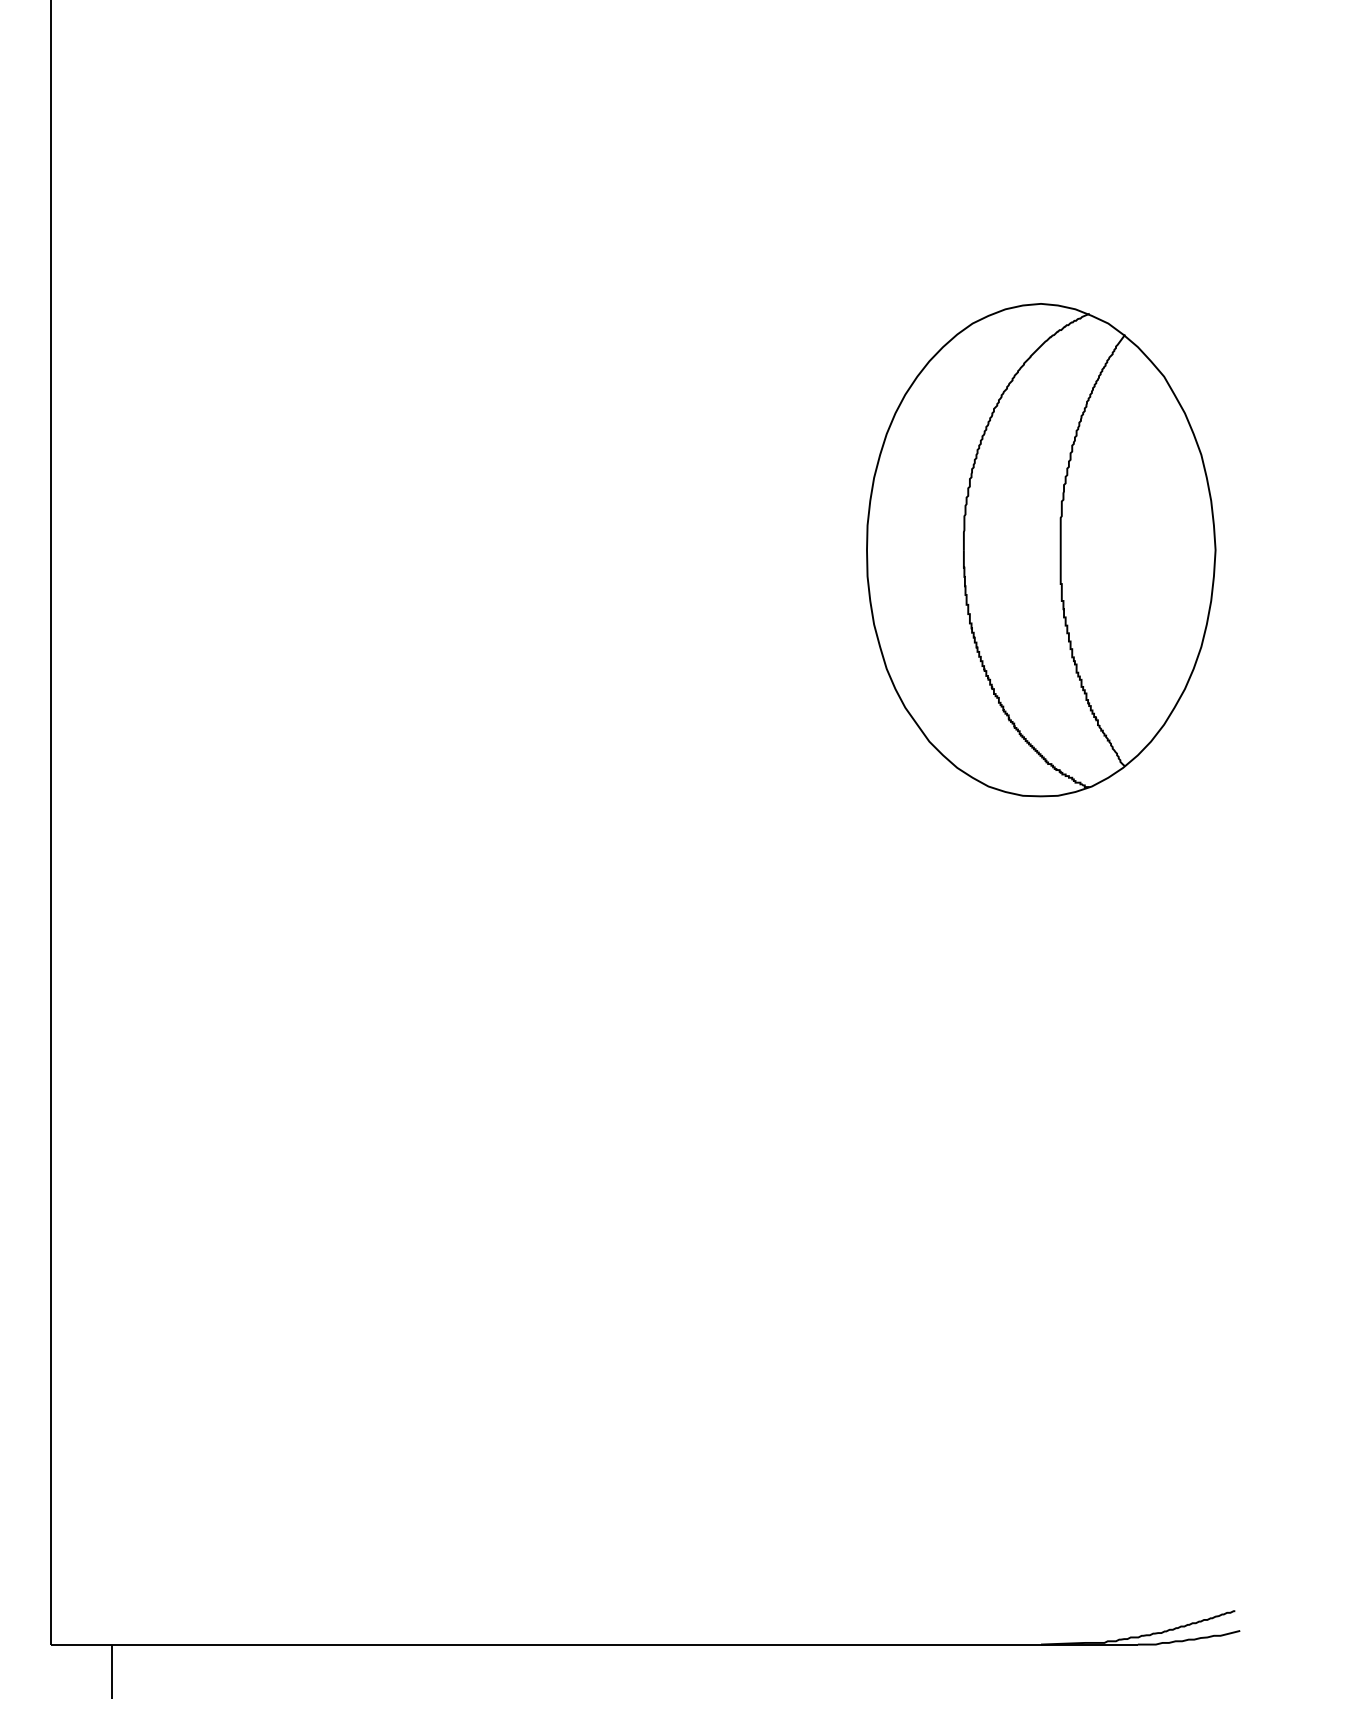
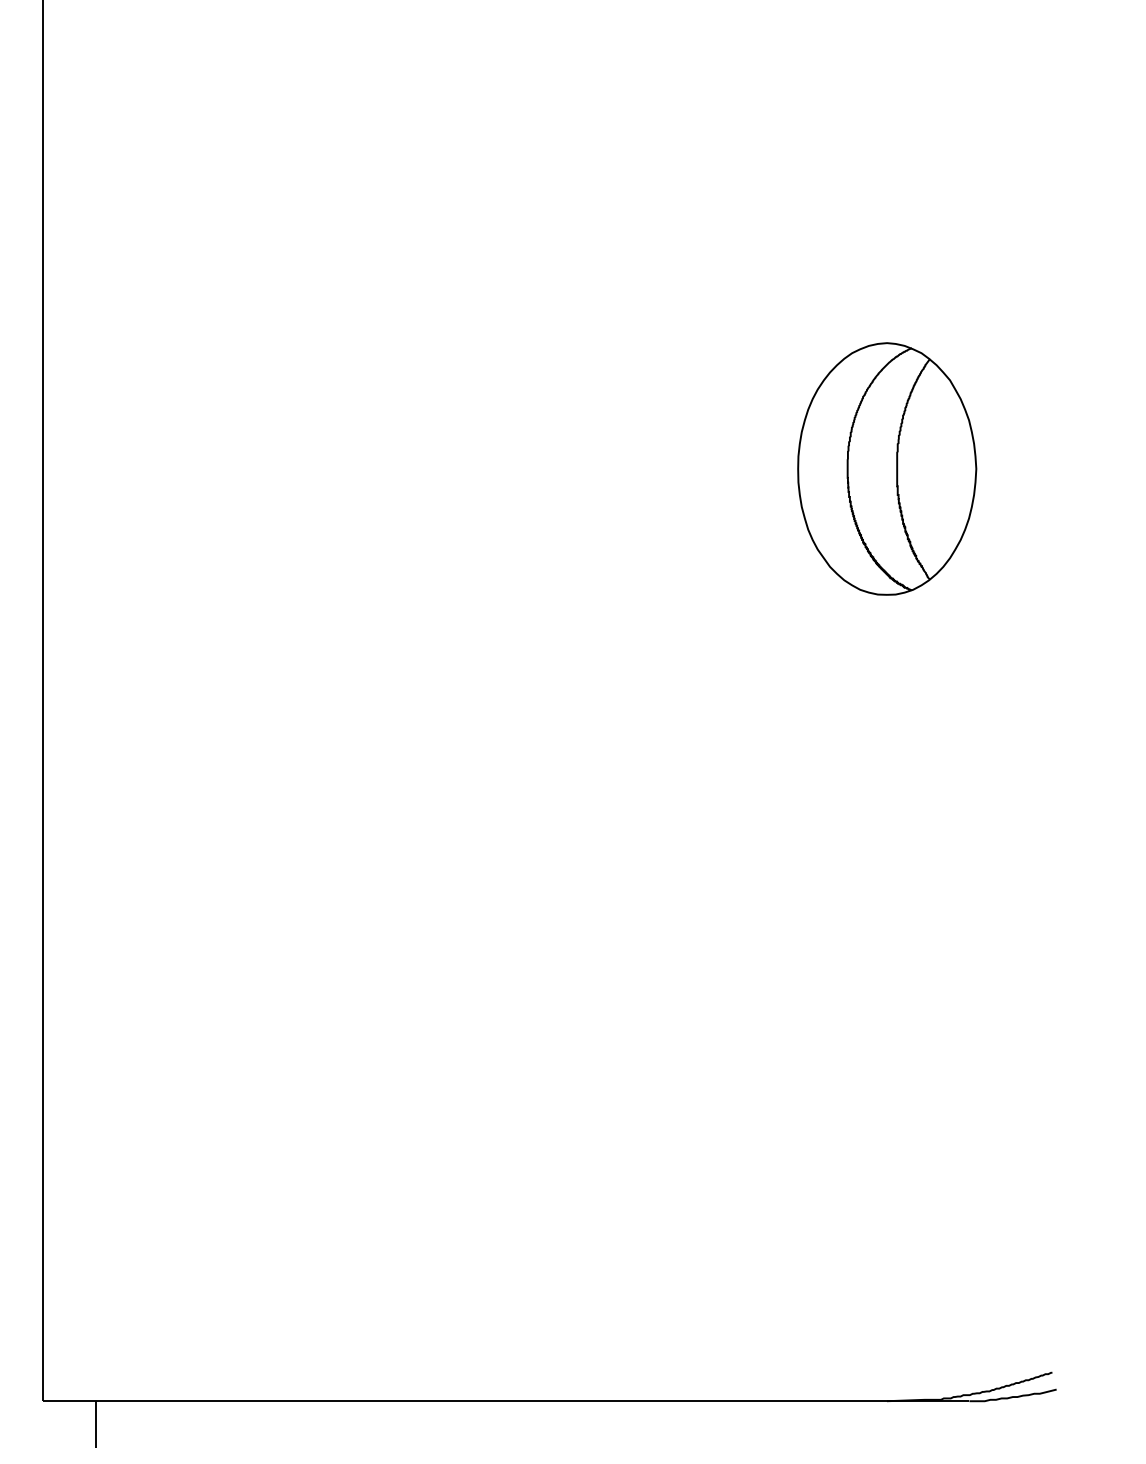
part: (1041, 550) -> (887, 469), size x0.6

